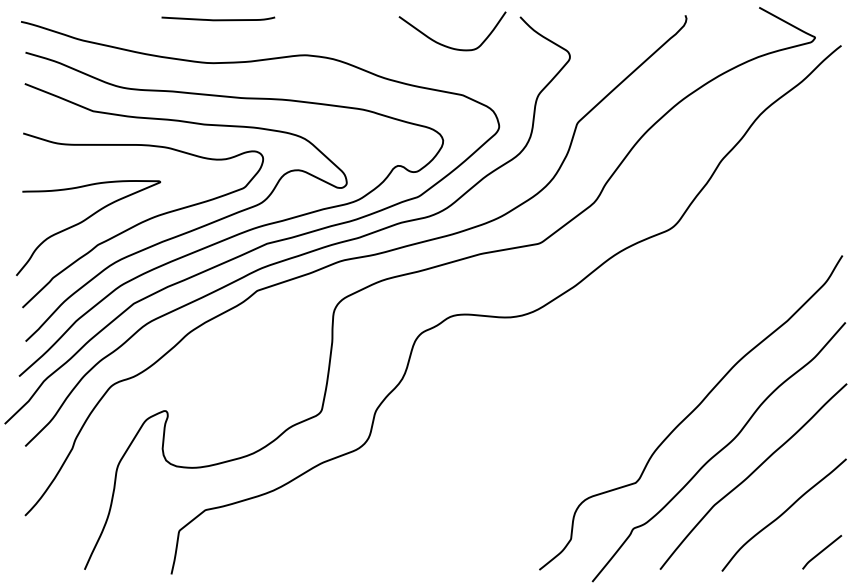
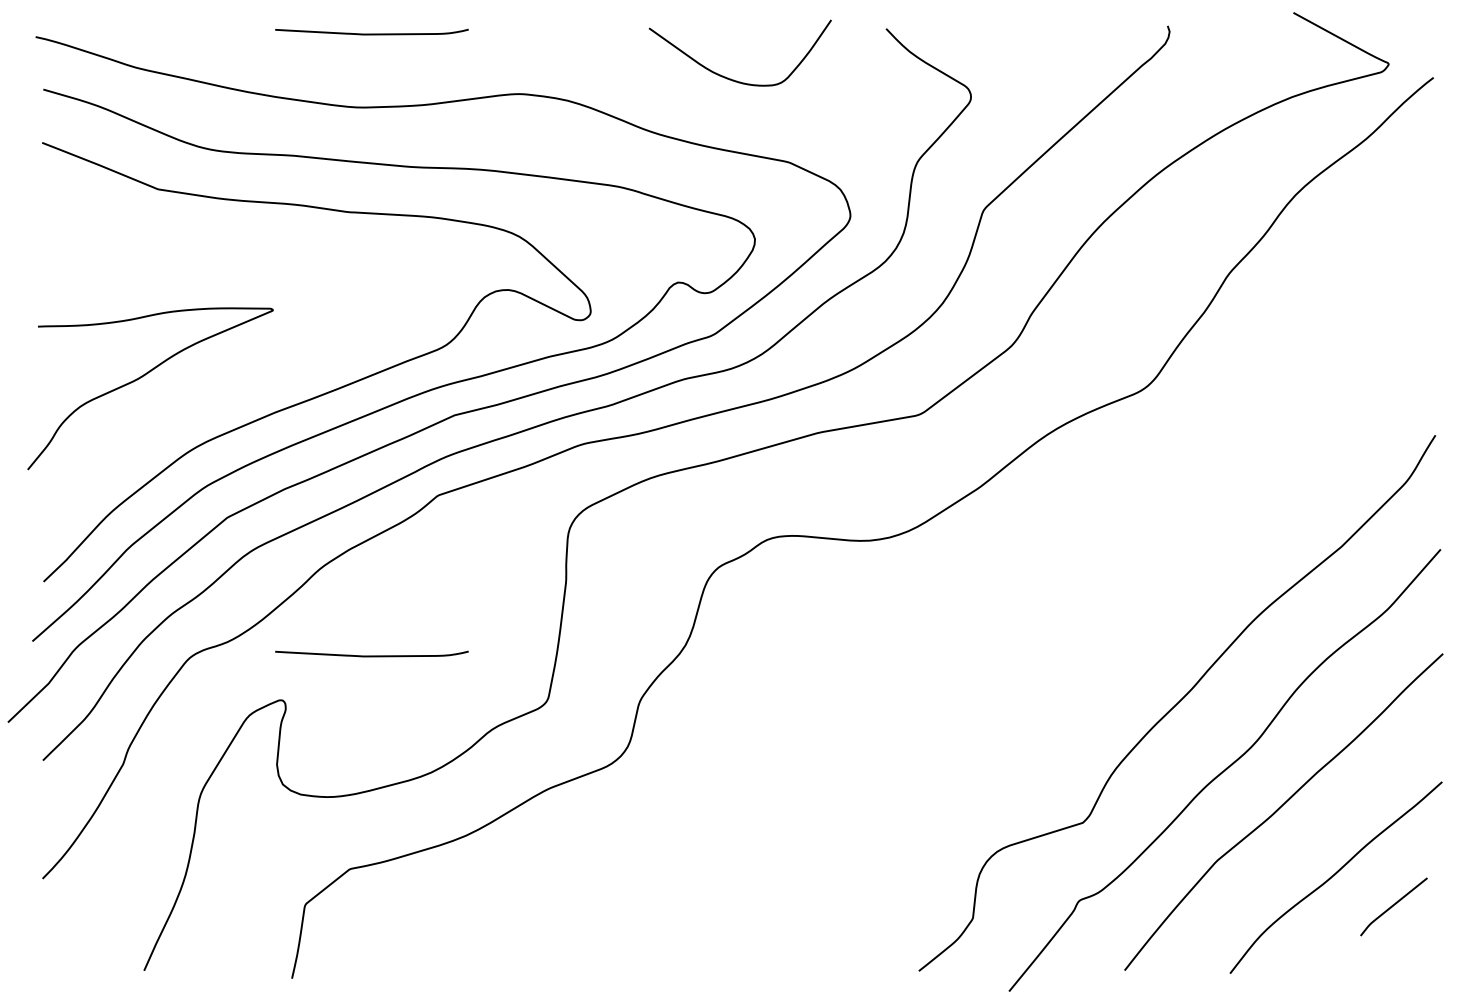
curve: (446, 45) -> (729, 77), moved
curve: (143, 220) -> (244, 375), removed
curve: (218, 384) -> (372, 655), added
curve: (822, 552) -> (1394, 907), moved

